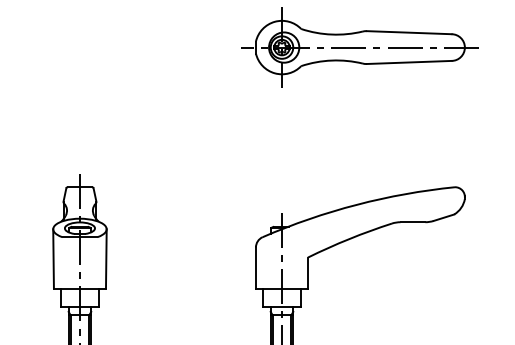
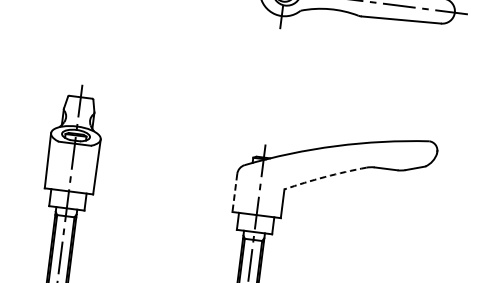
arc: (349, 239) -> (325, 177), solid -> dashed
line: (255, 267) -> (234, 192), solid -> dashed

